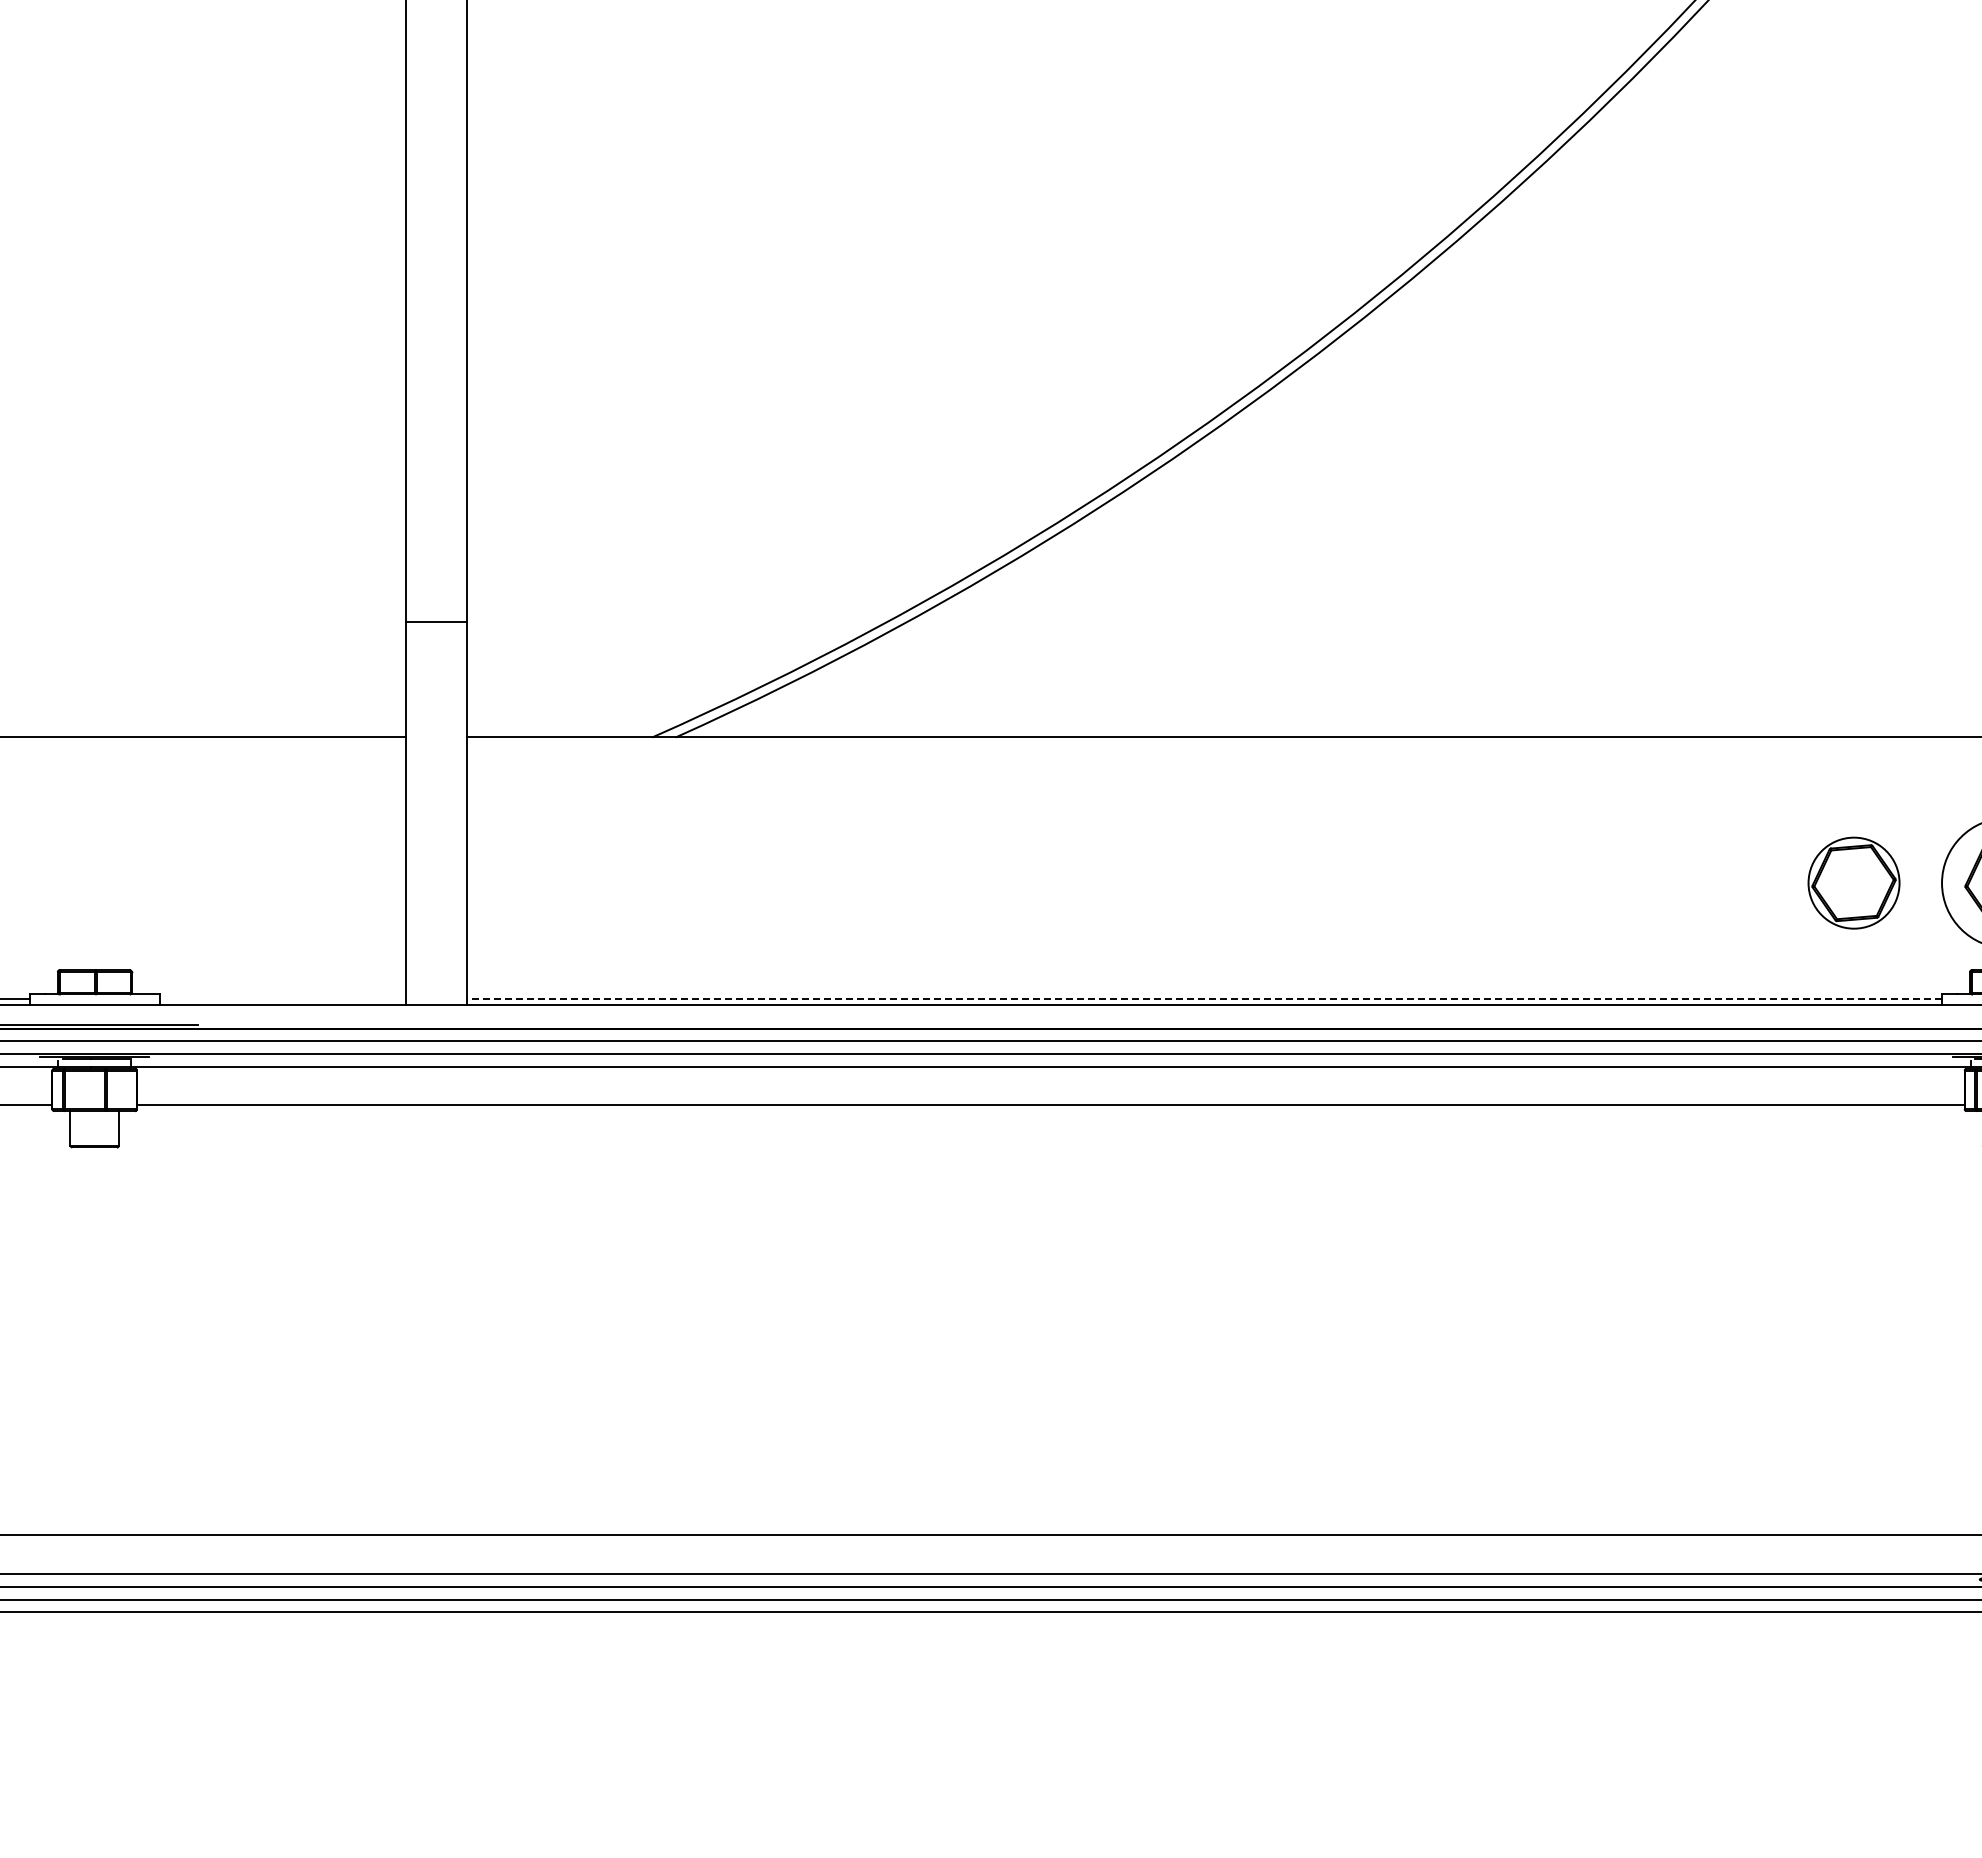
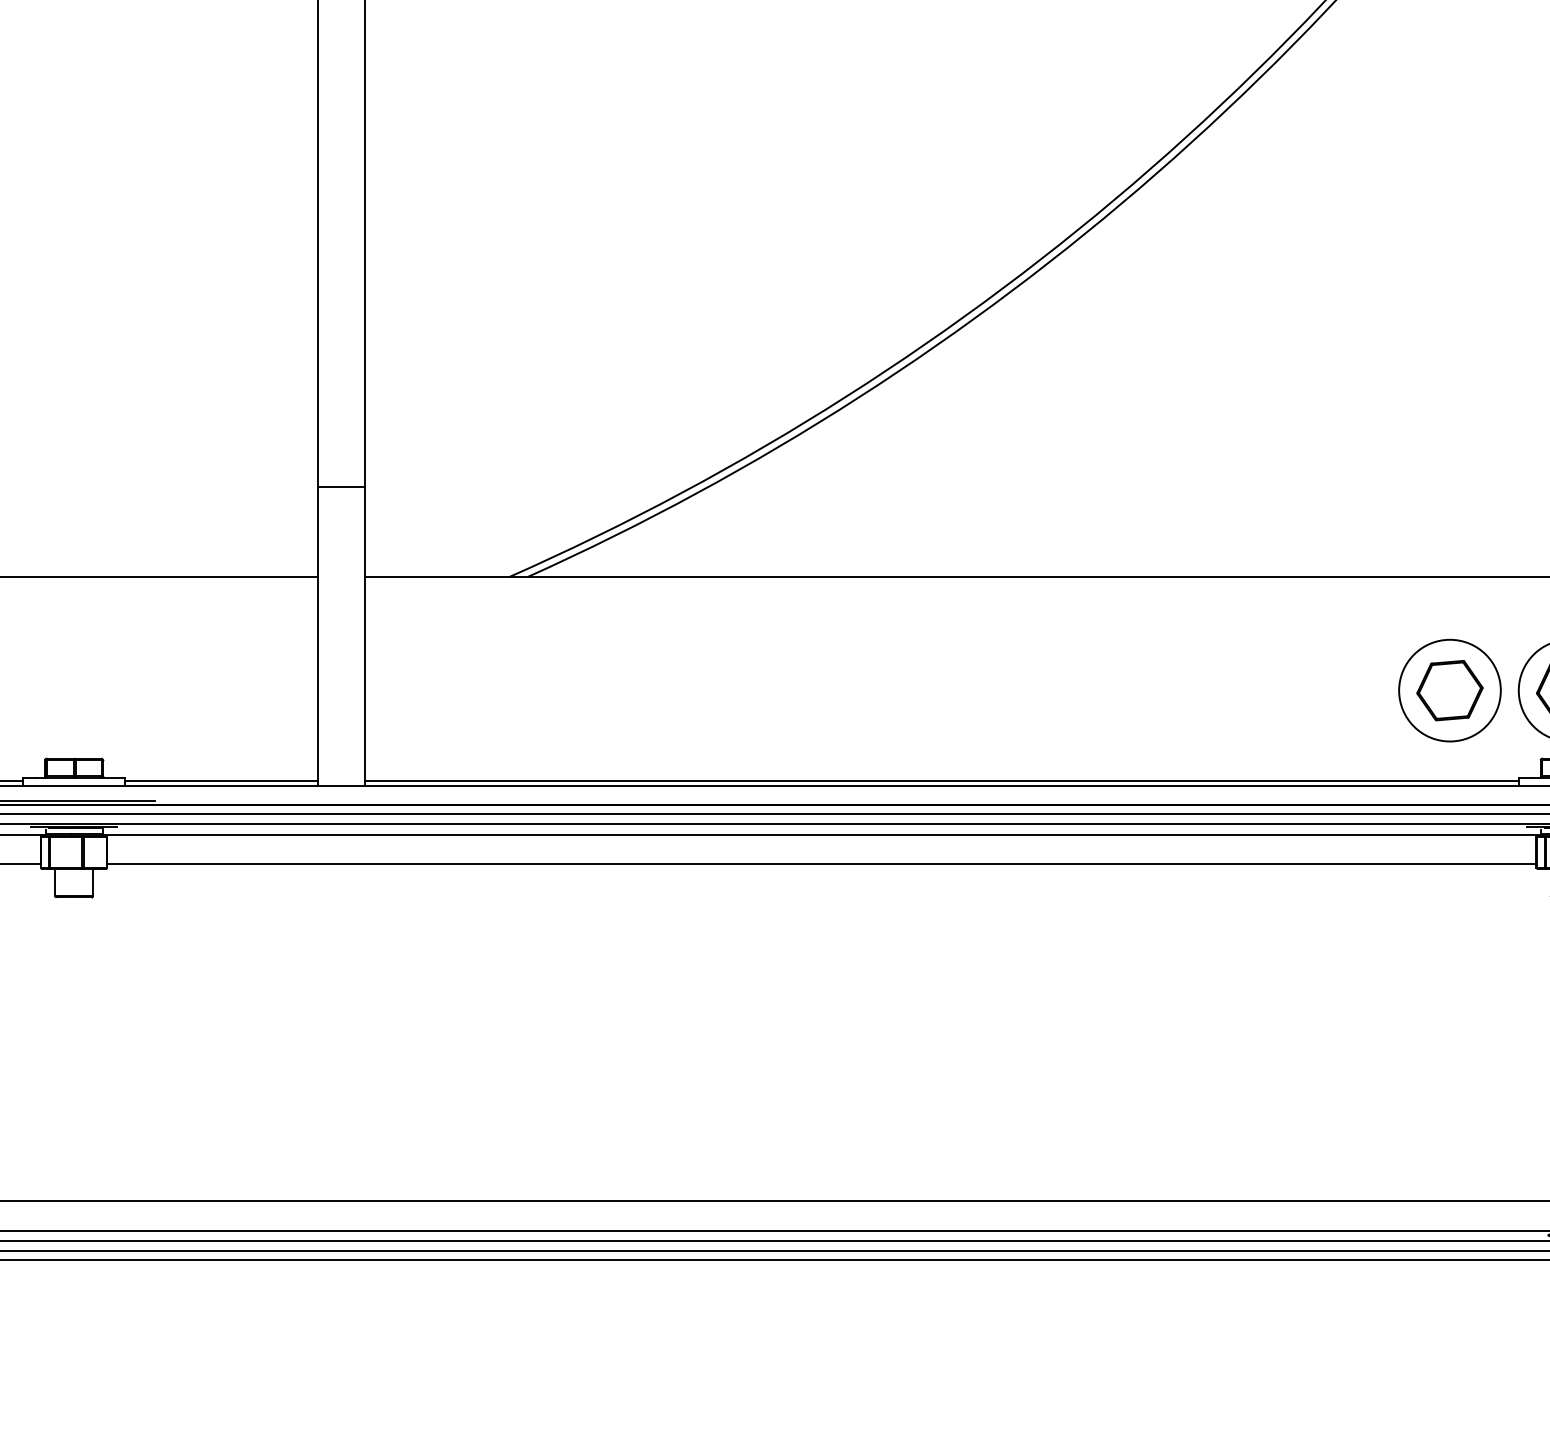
circle: (1854, 883) -> (1450, 690), size x1.43
line: (282, 998) -> (220, 780), added
line: (1204, 998) -> (941, 780), dashed -> solid

